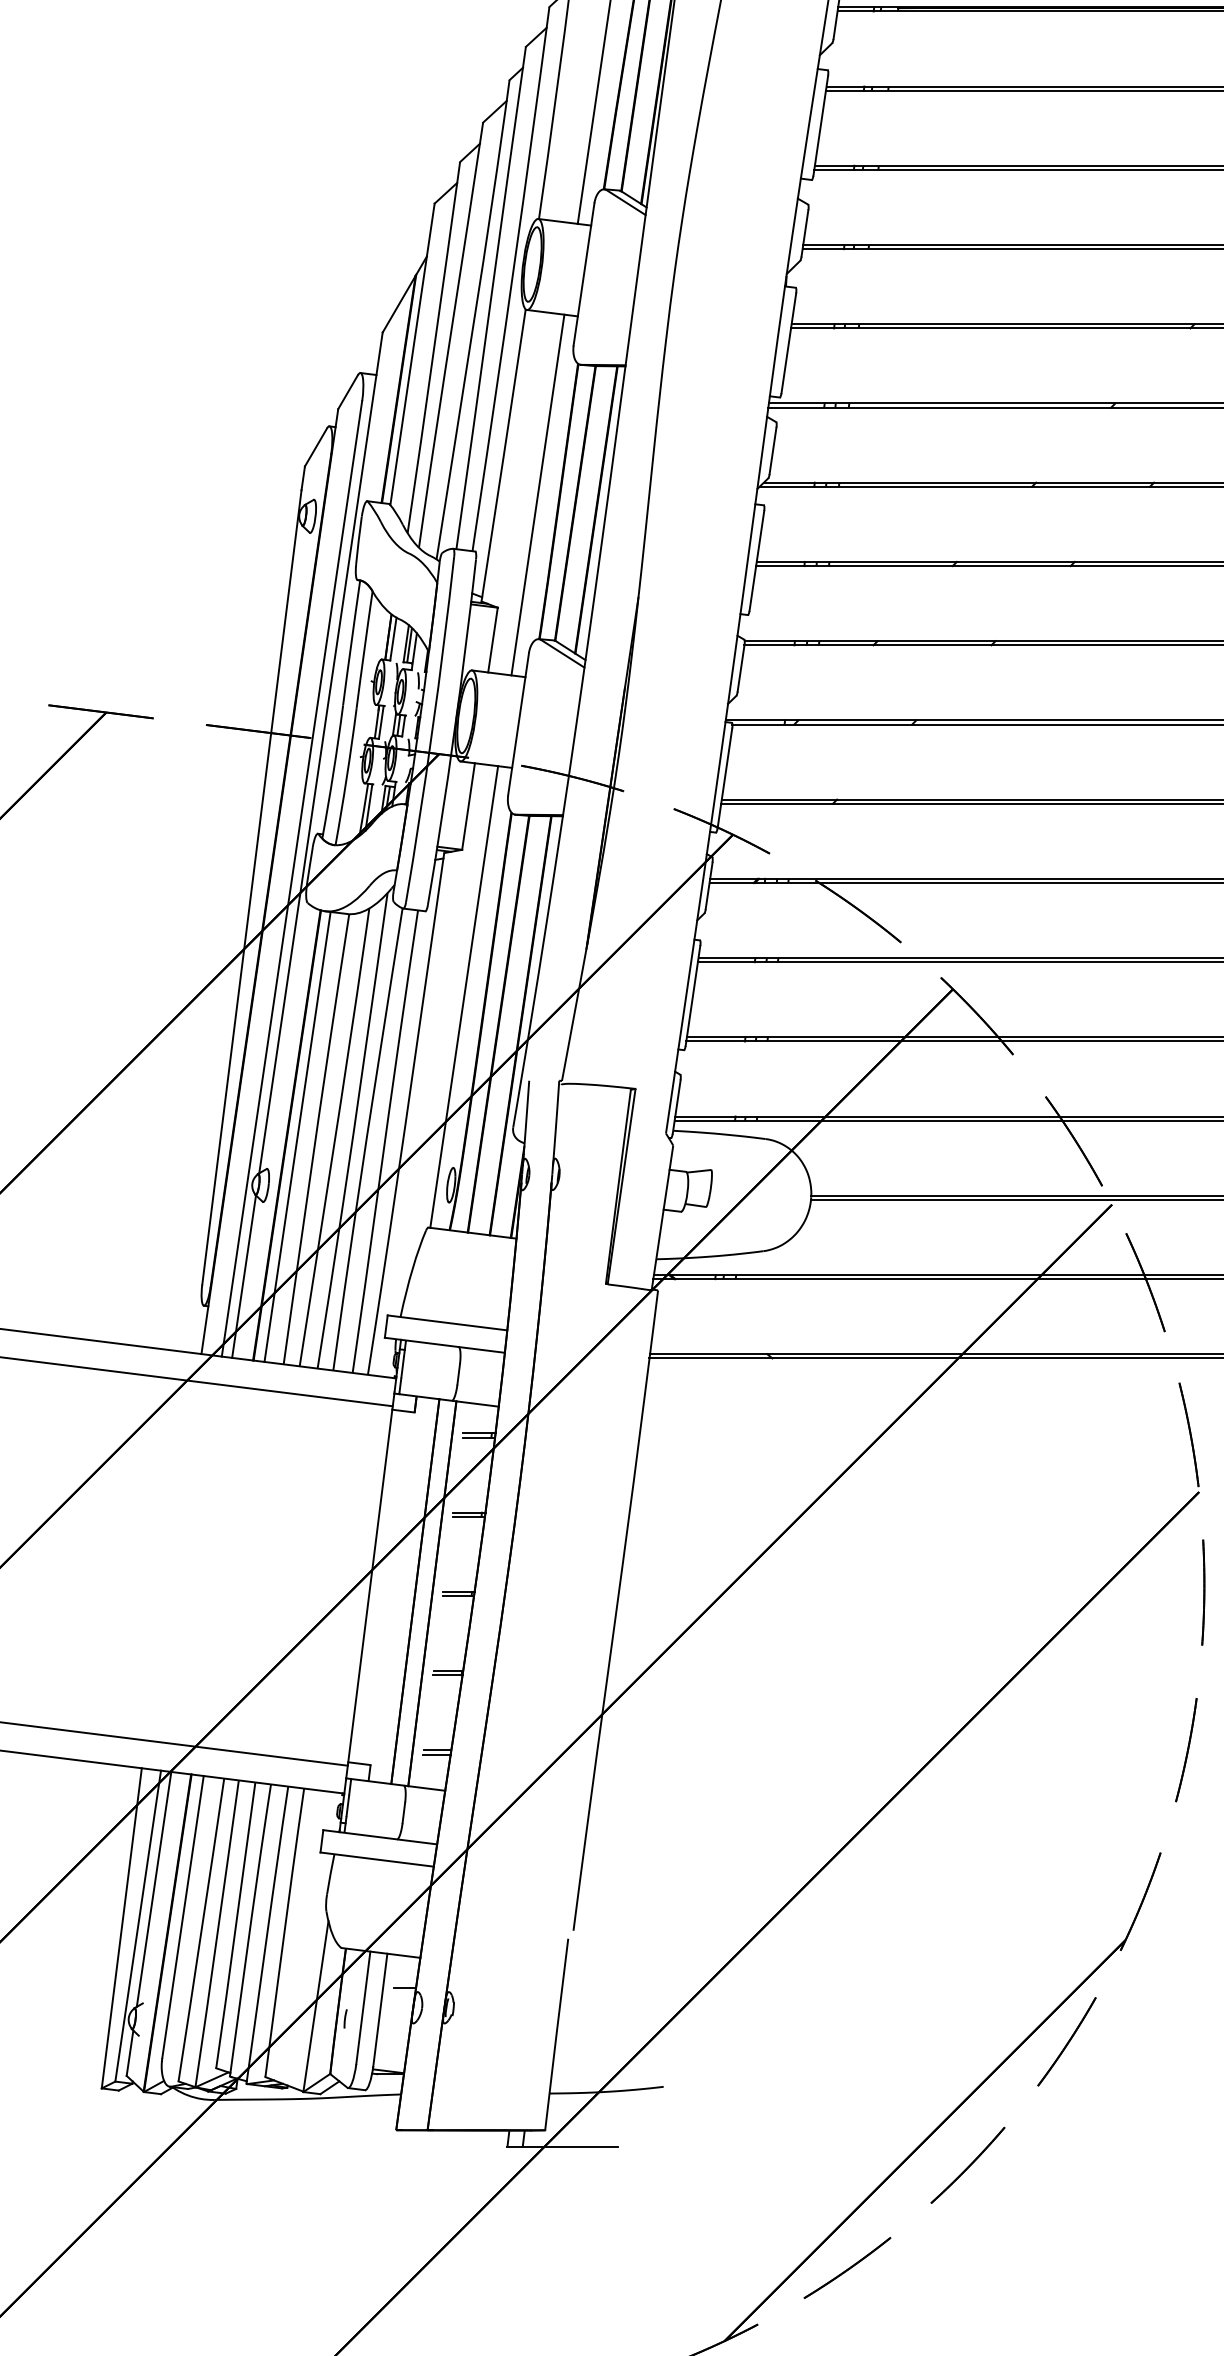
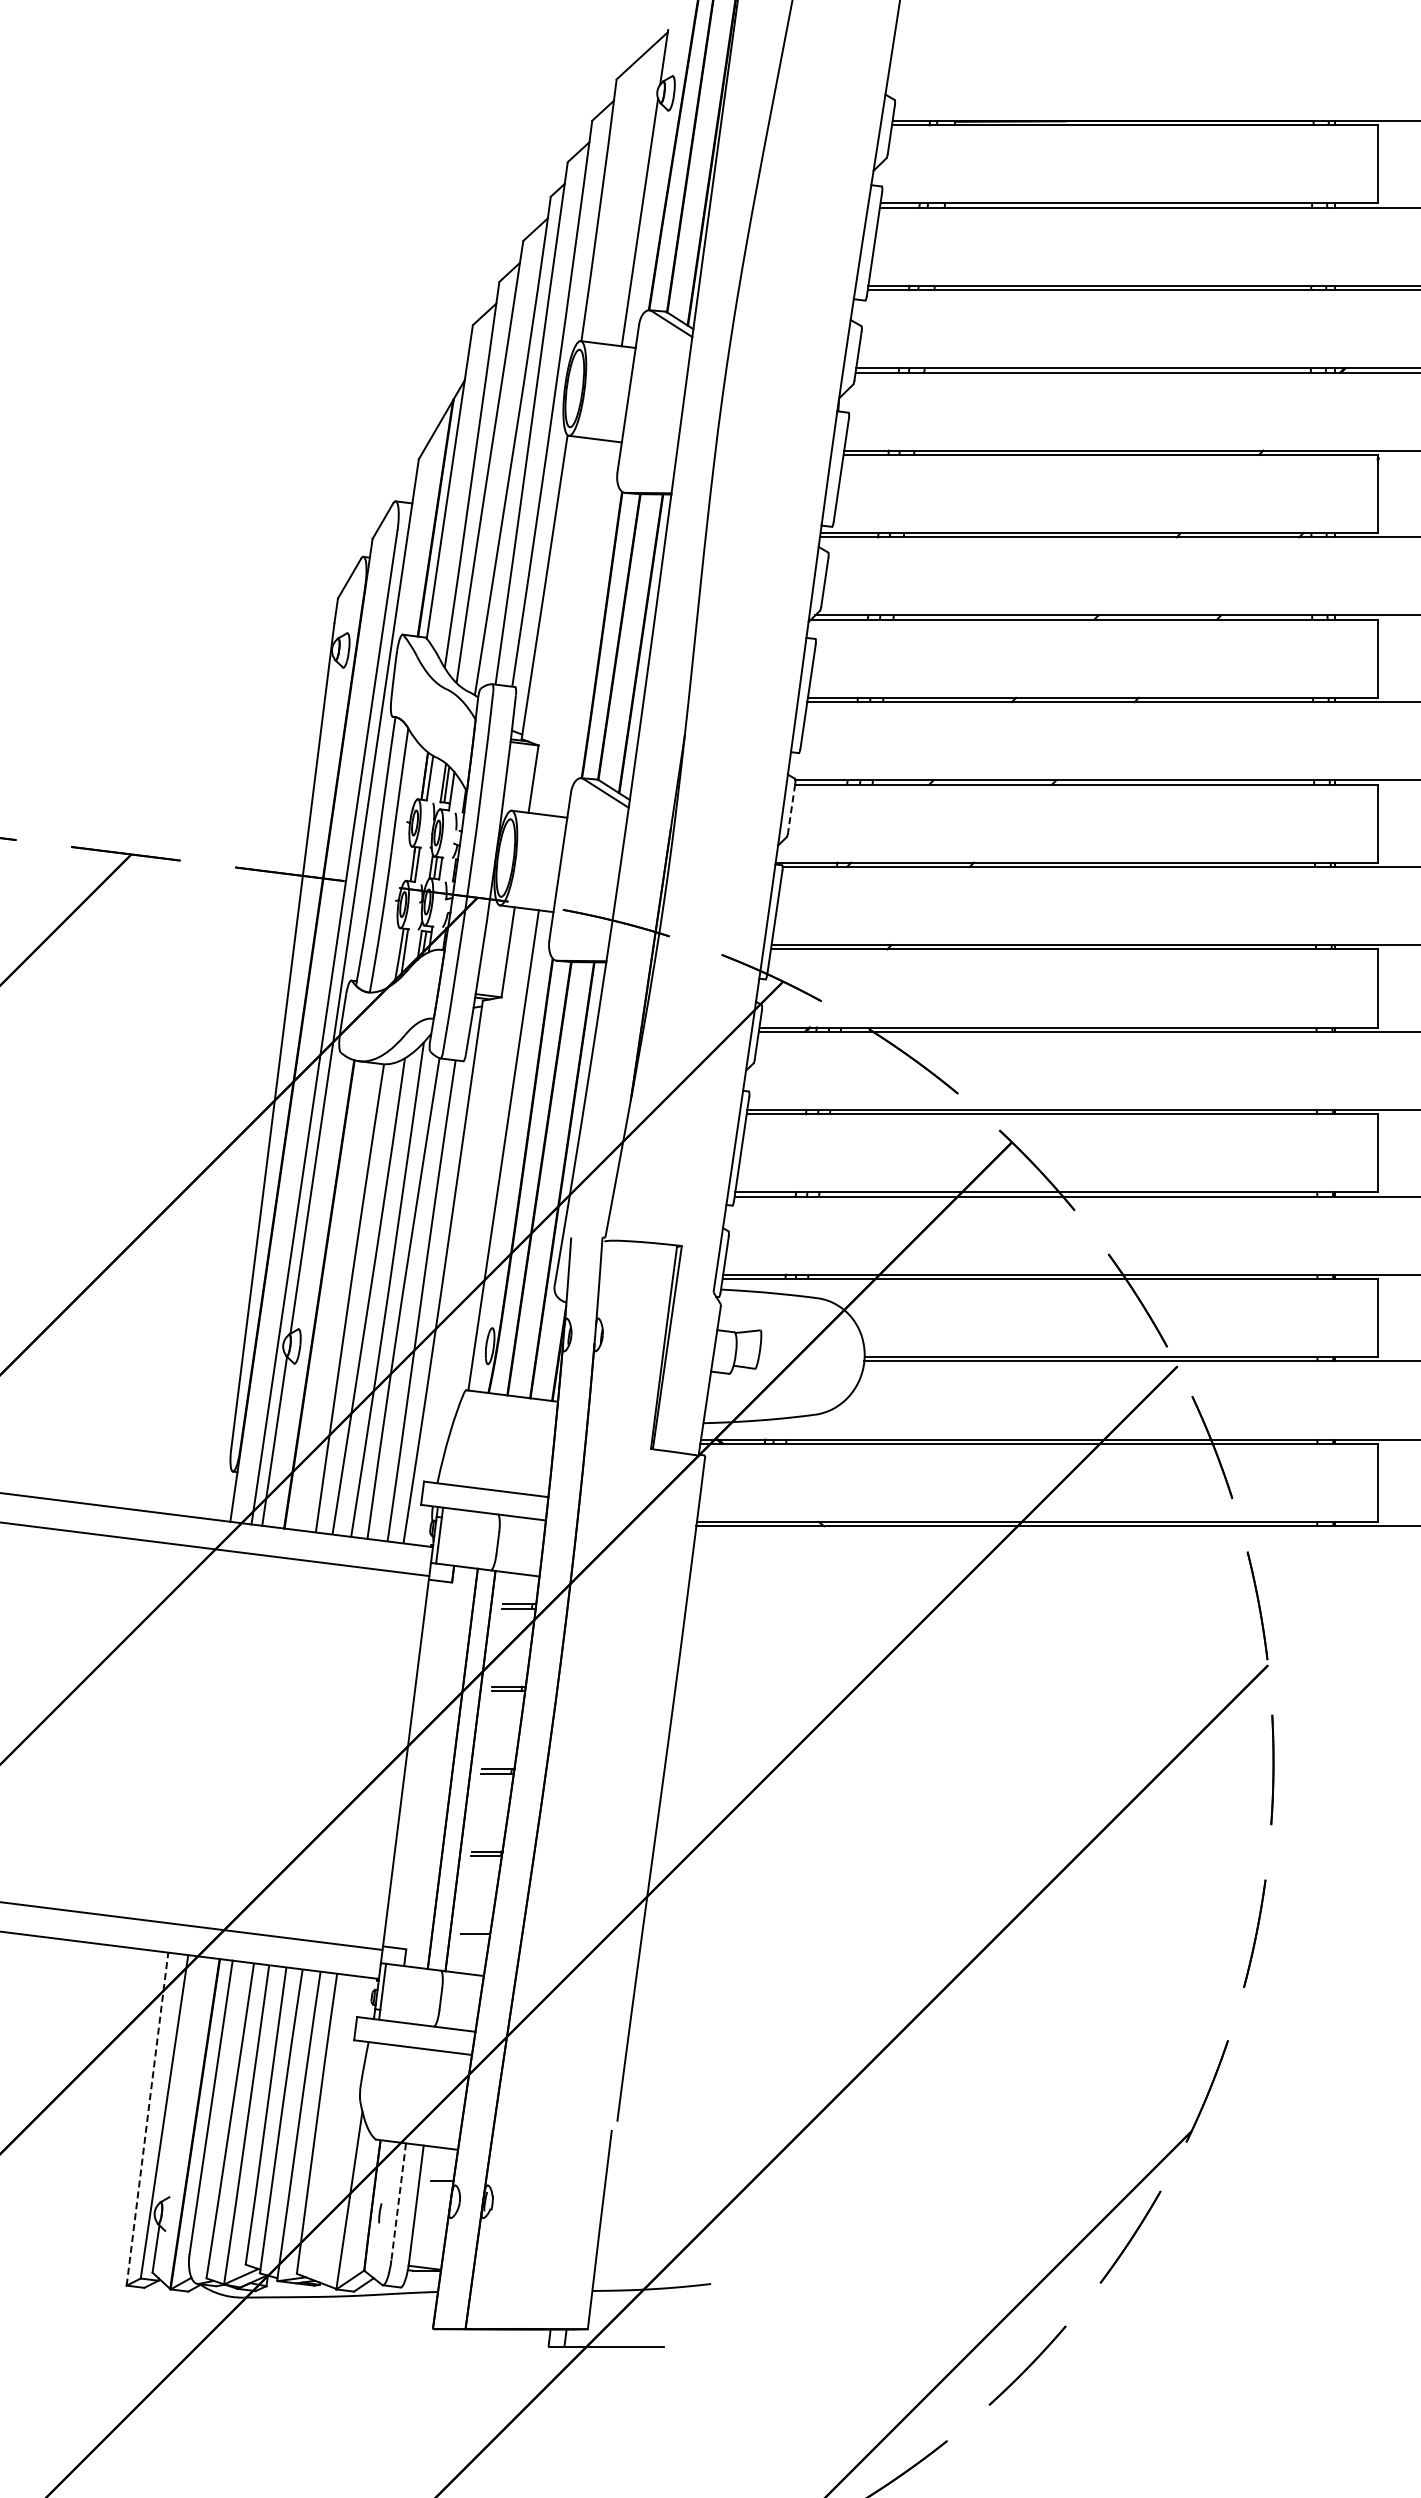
line: (537, 494) -> (579, 627), removed
line: (740, 669) -> (791, 809), solid -> dashed
line: (296, 1136) -> (329, 1295), removed
line: (436, 1754) -> (474, 1938), removed
line: (153, 1889) -> (180, 2078), removed
line: (121, 1928) -> (147, 2119), solid -> dashed
line: (363, 2007) -> (398, 2201), solid -> dashed

